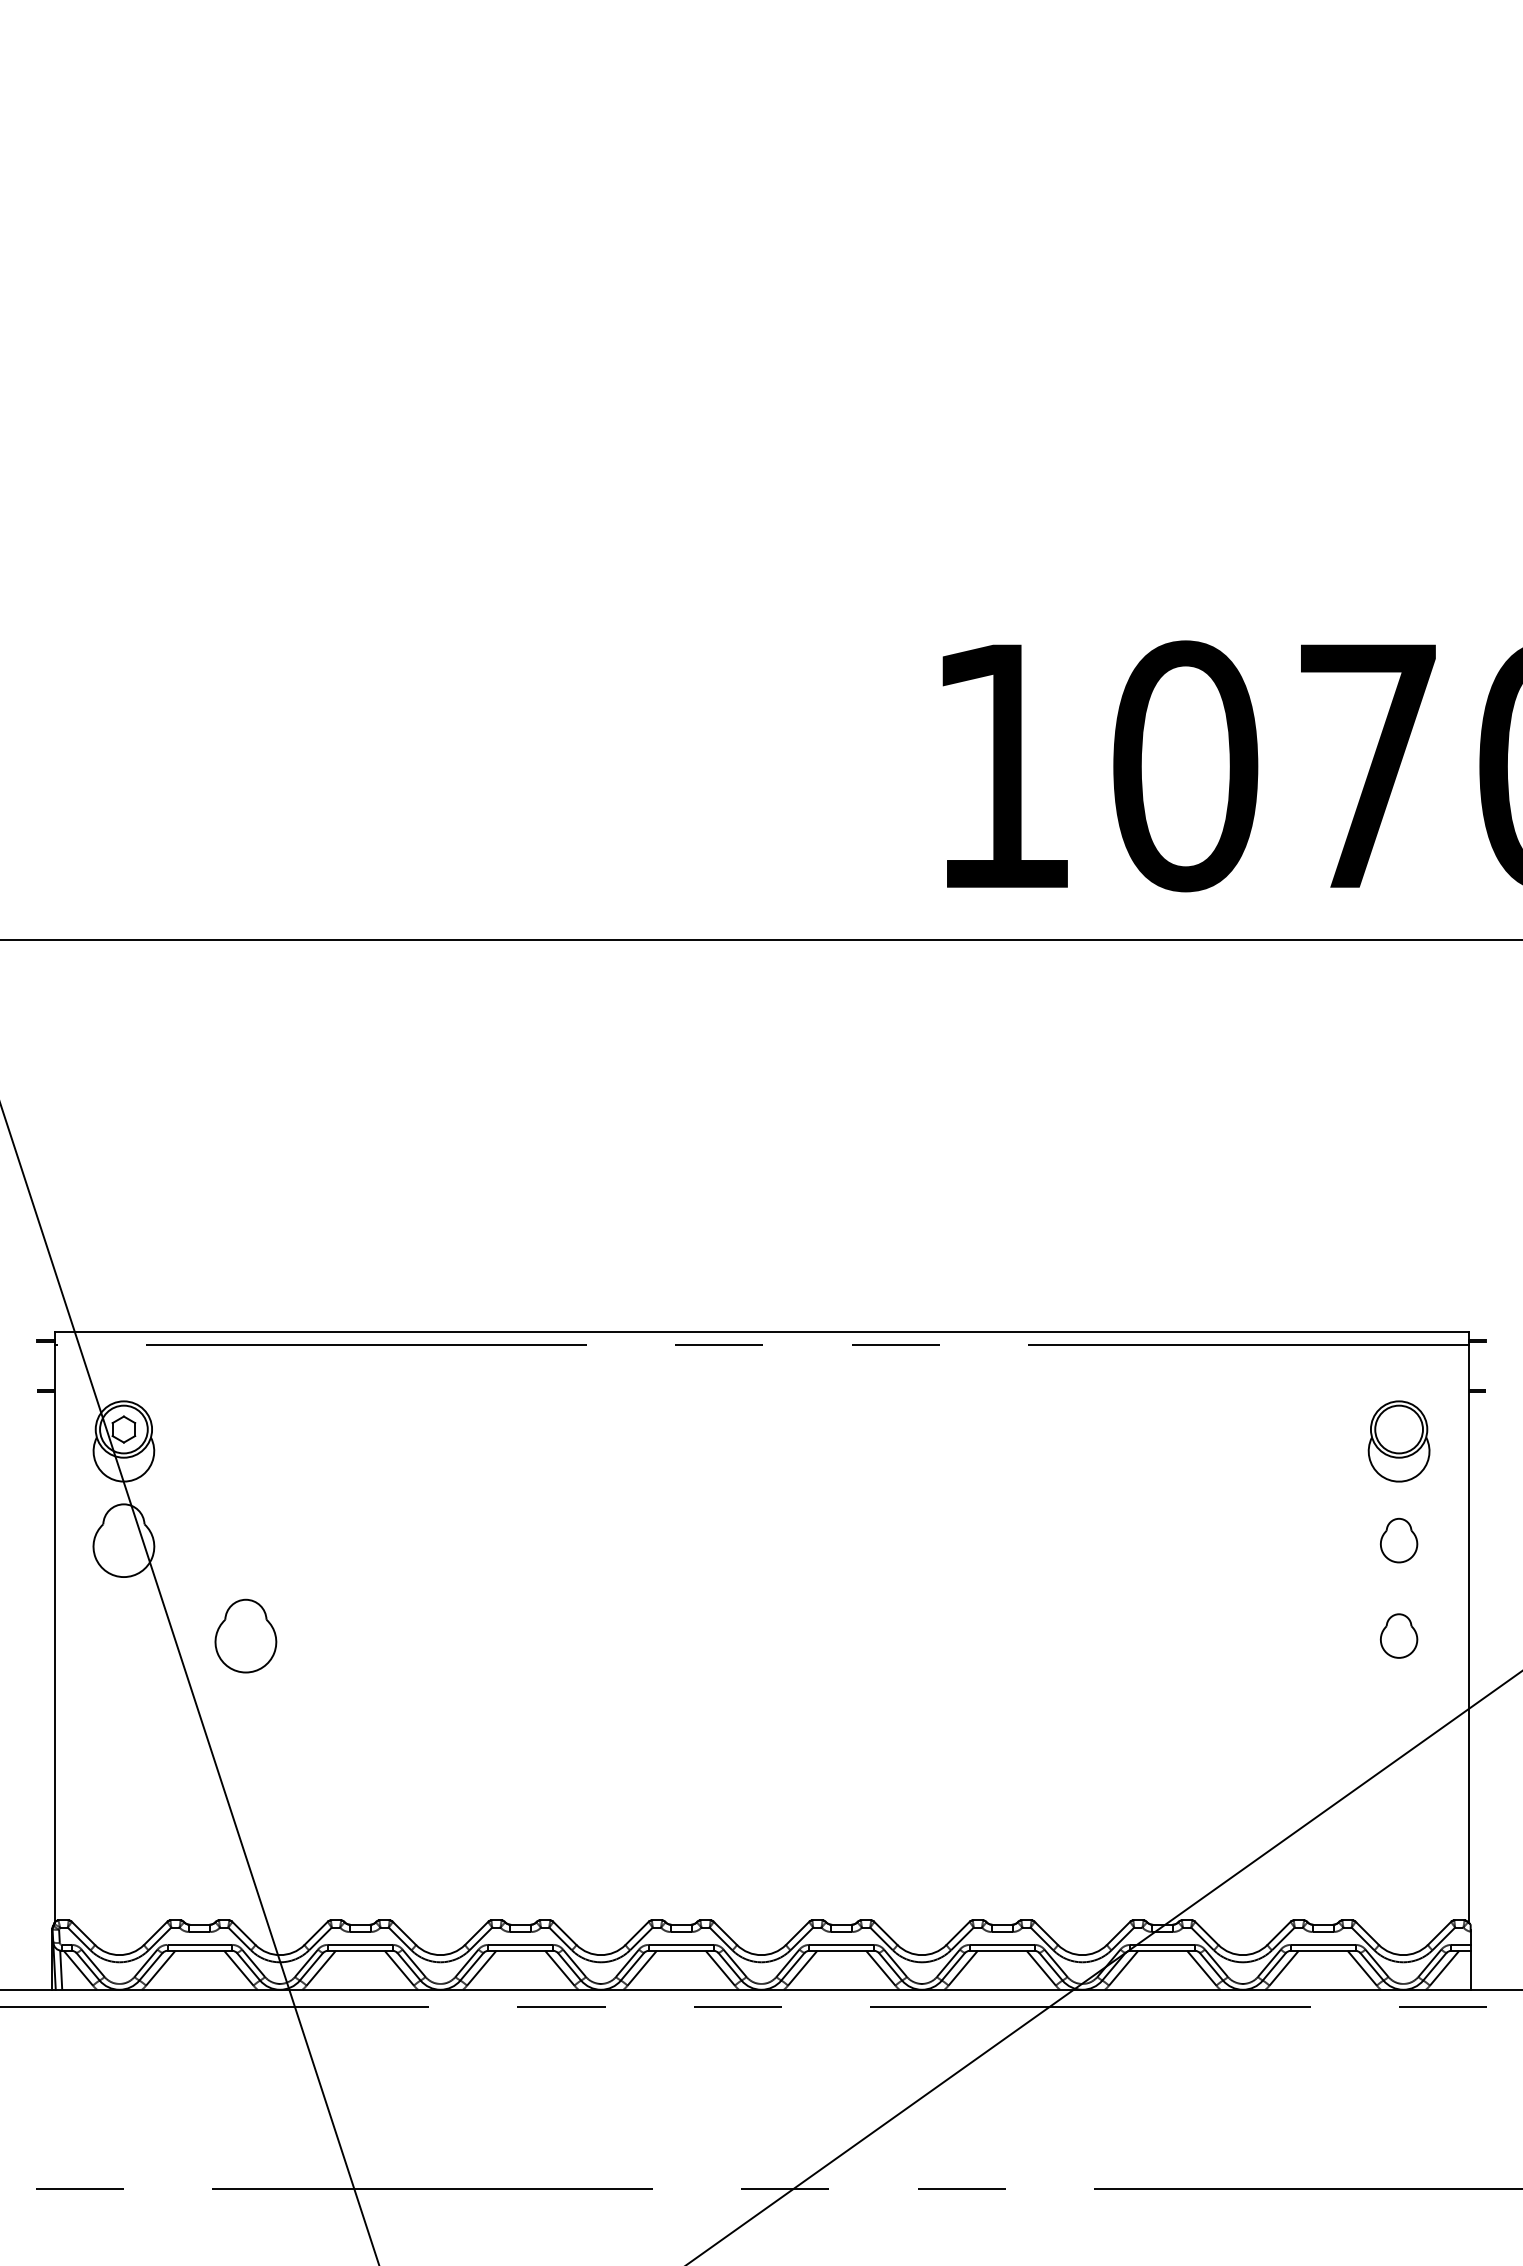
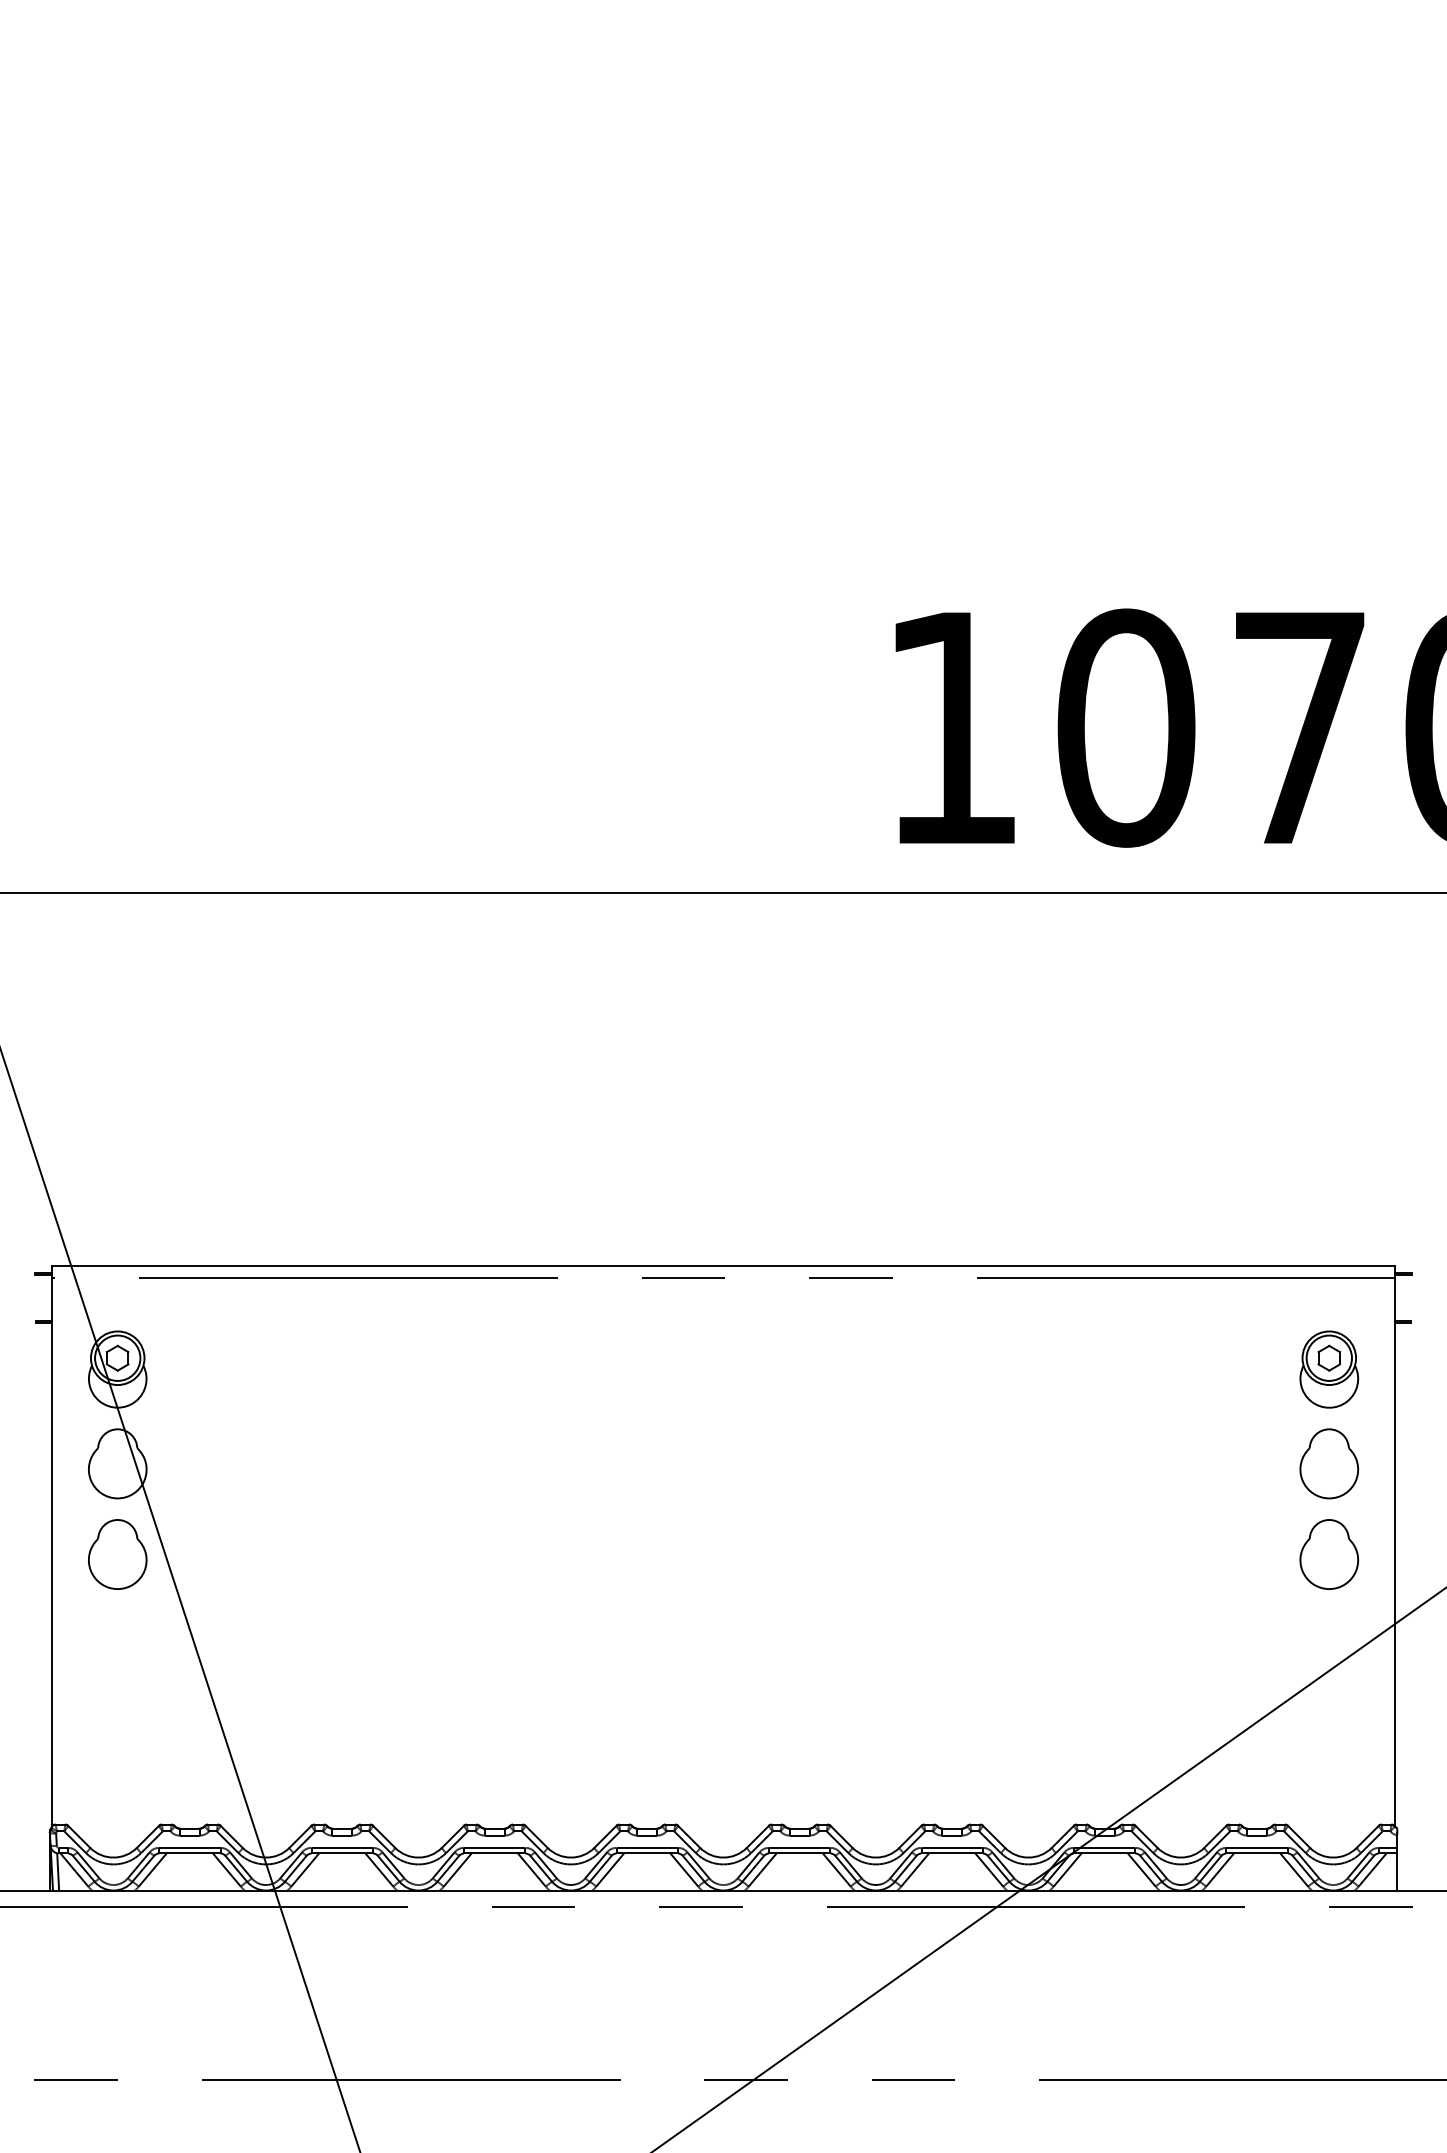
part: (1398, 1429) -> (1328, 1358), added
part: (1398, 1540) -> (1328, 1463), size x1.67
part: (245, 1635) -> (117, 1553), moved
part: (1398, 1635) -> (1328, 1553), size x1.67

